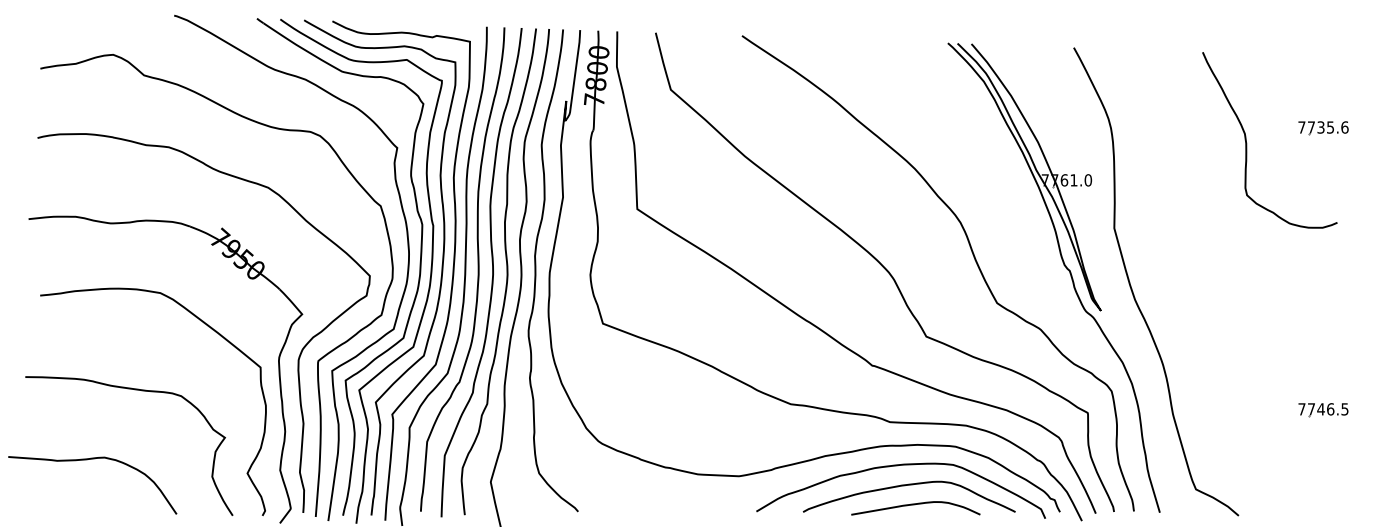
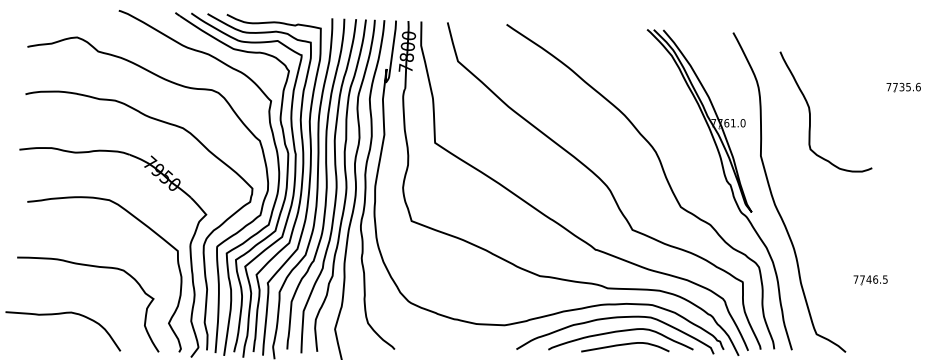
curve: (1247, 139) -> (810, 111), moved
part: (1323, 410) -> (870, 280), moved

